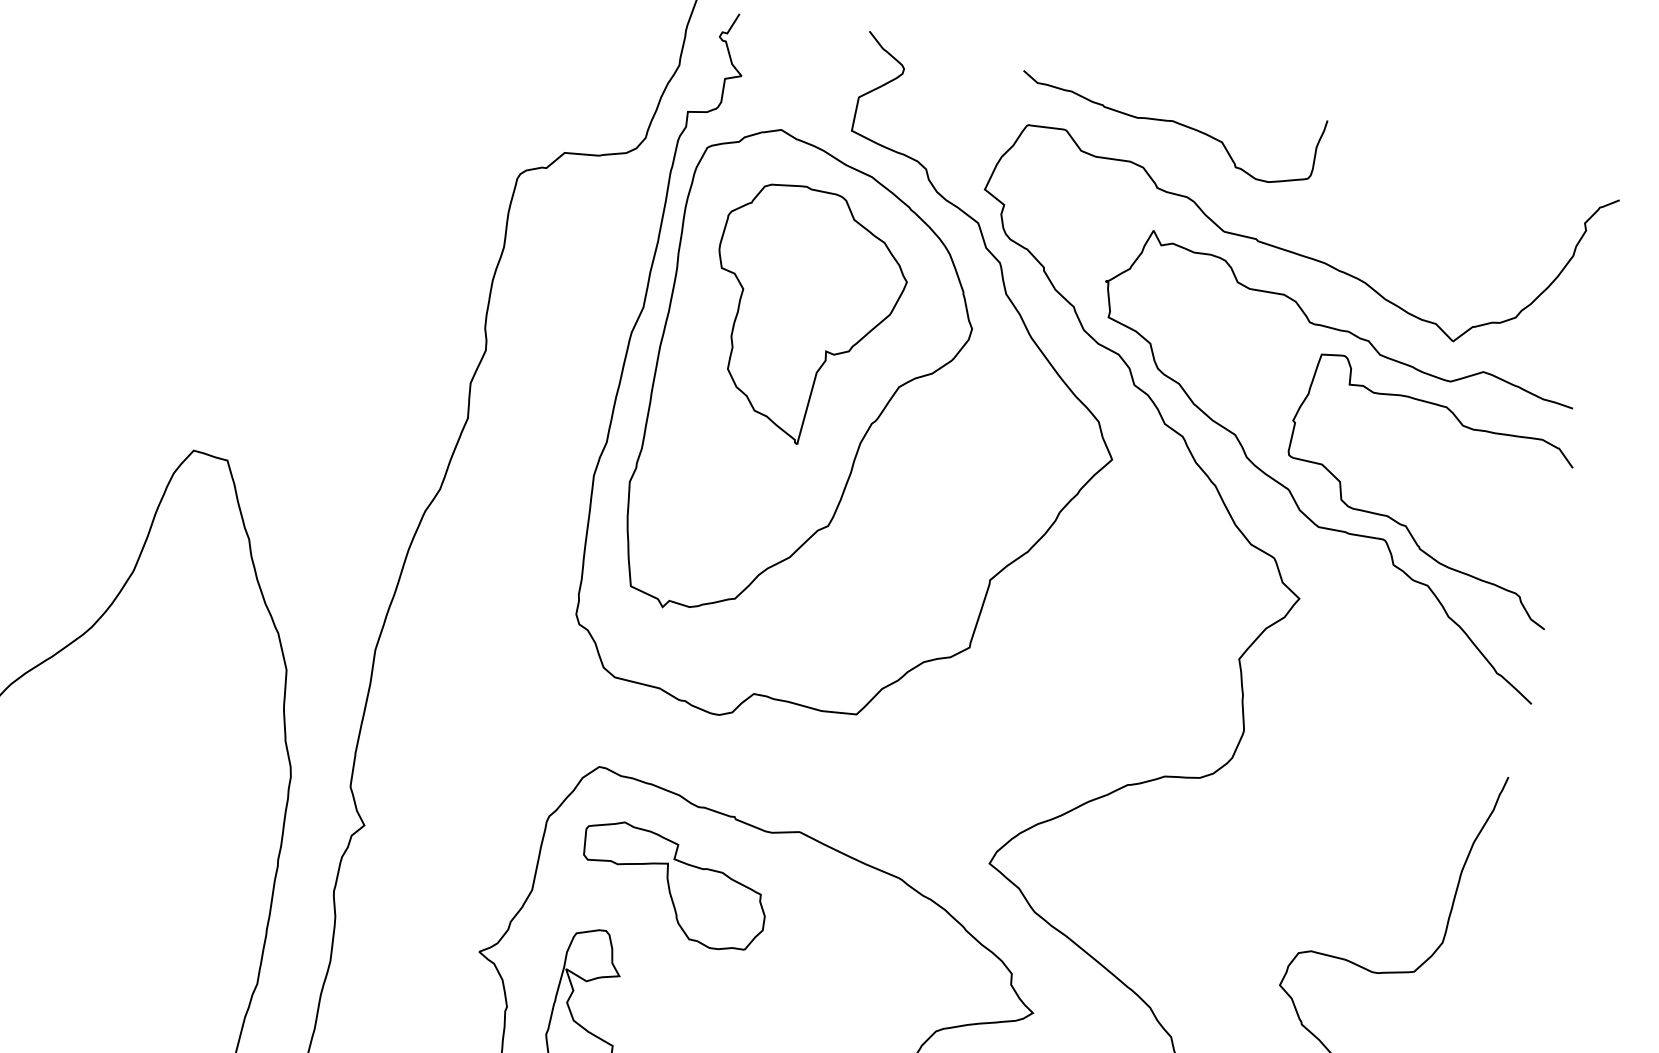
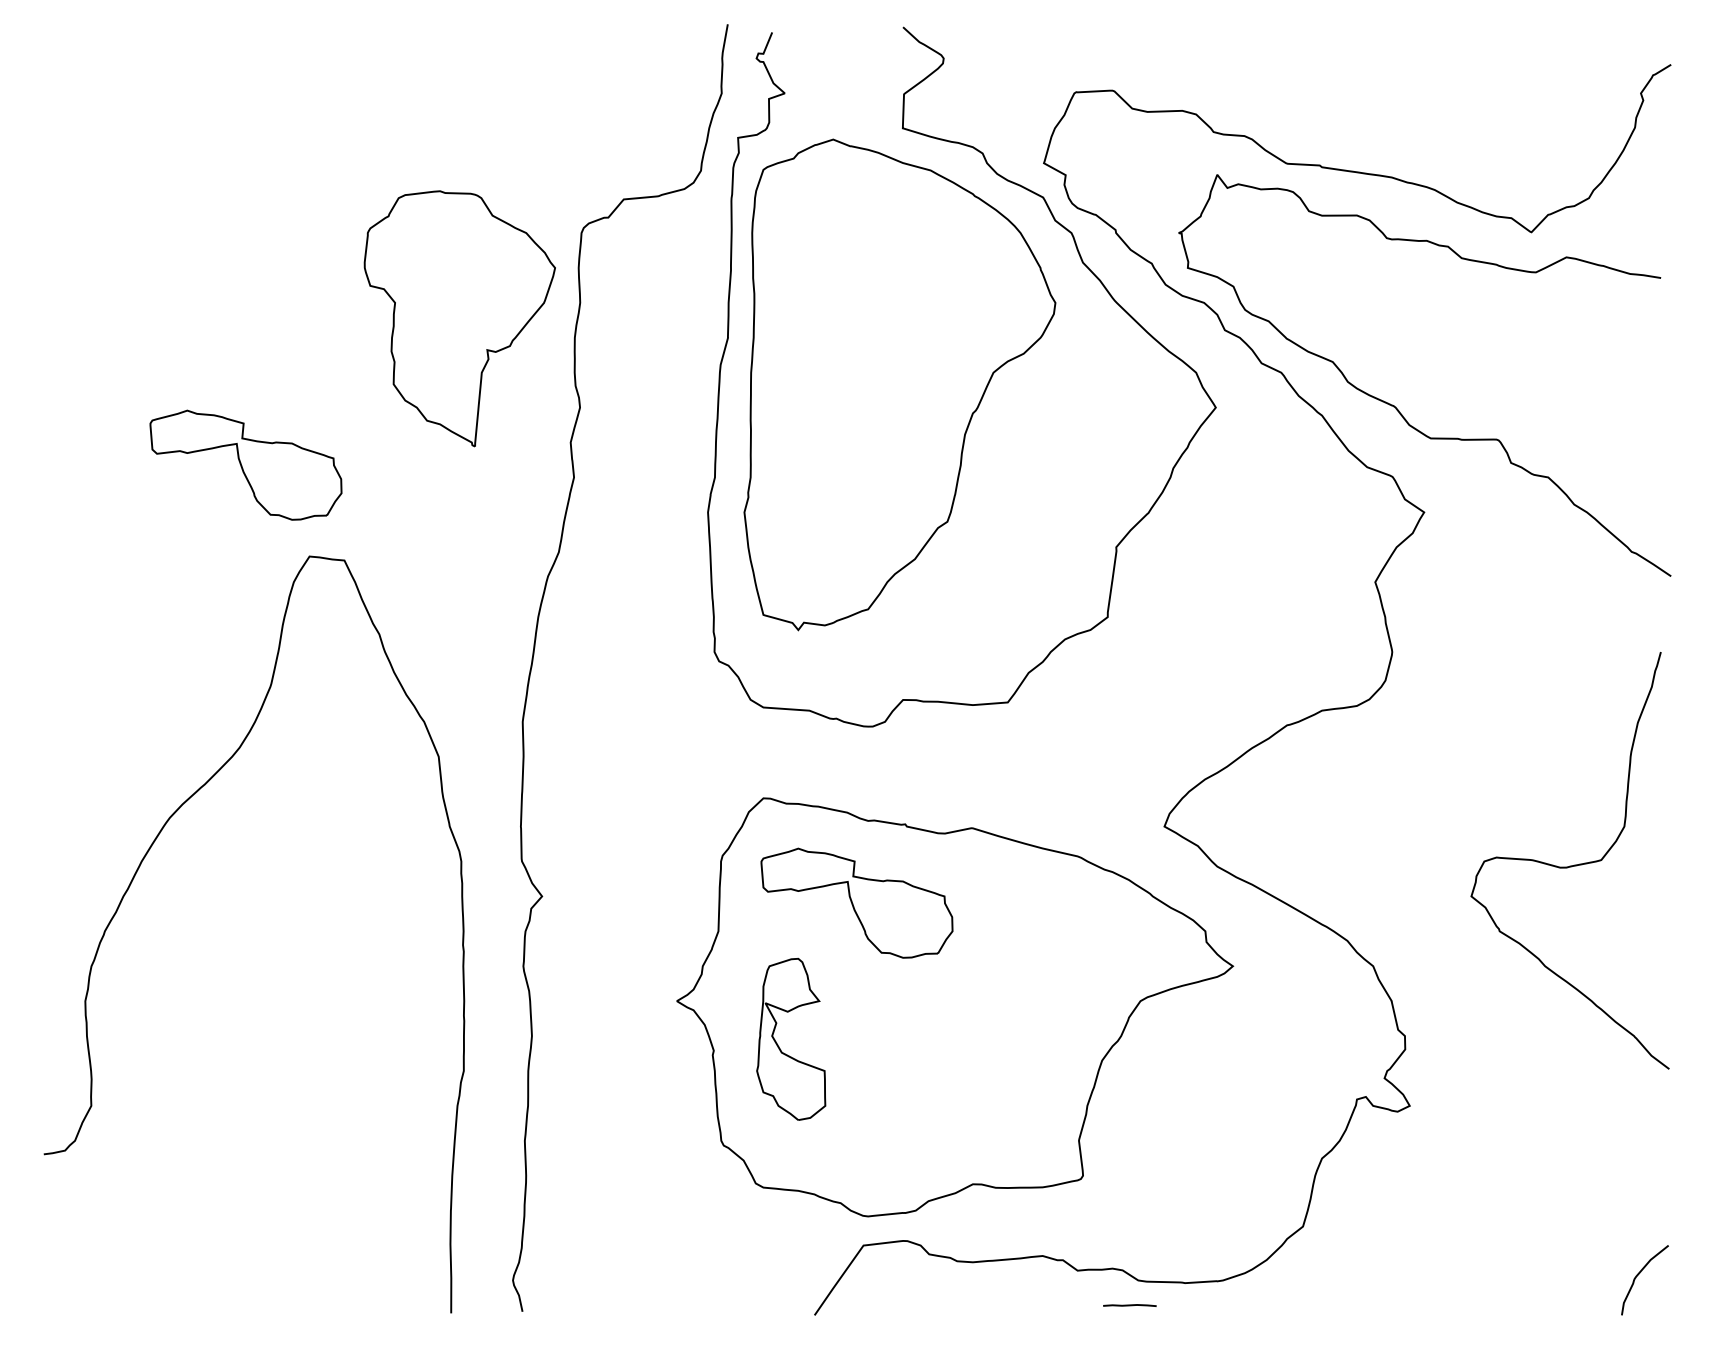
curve: (1167, 122) -> (1212, 65), removed
part: (804, 315) -> (459, 318), moved
part: (146, 348) -> (245, 464), added
curve: (1405, 525) -> (1516, 421), removed

